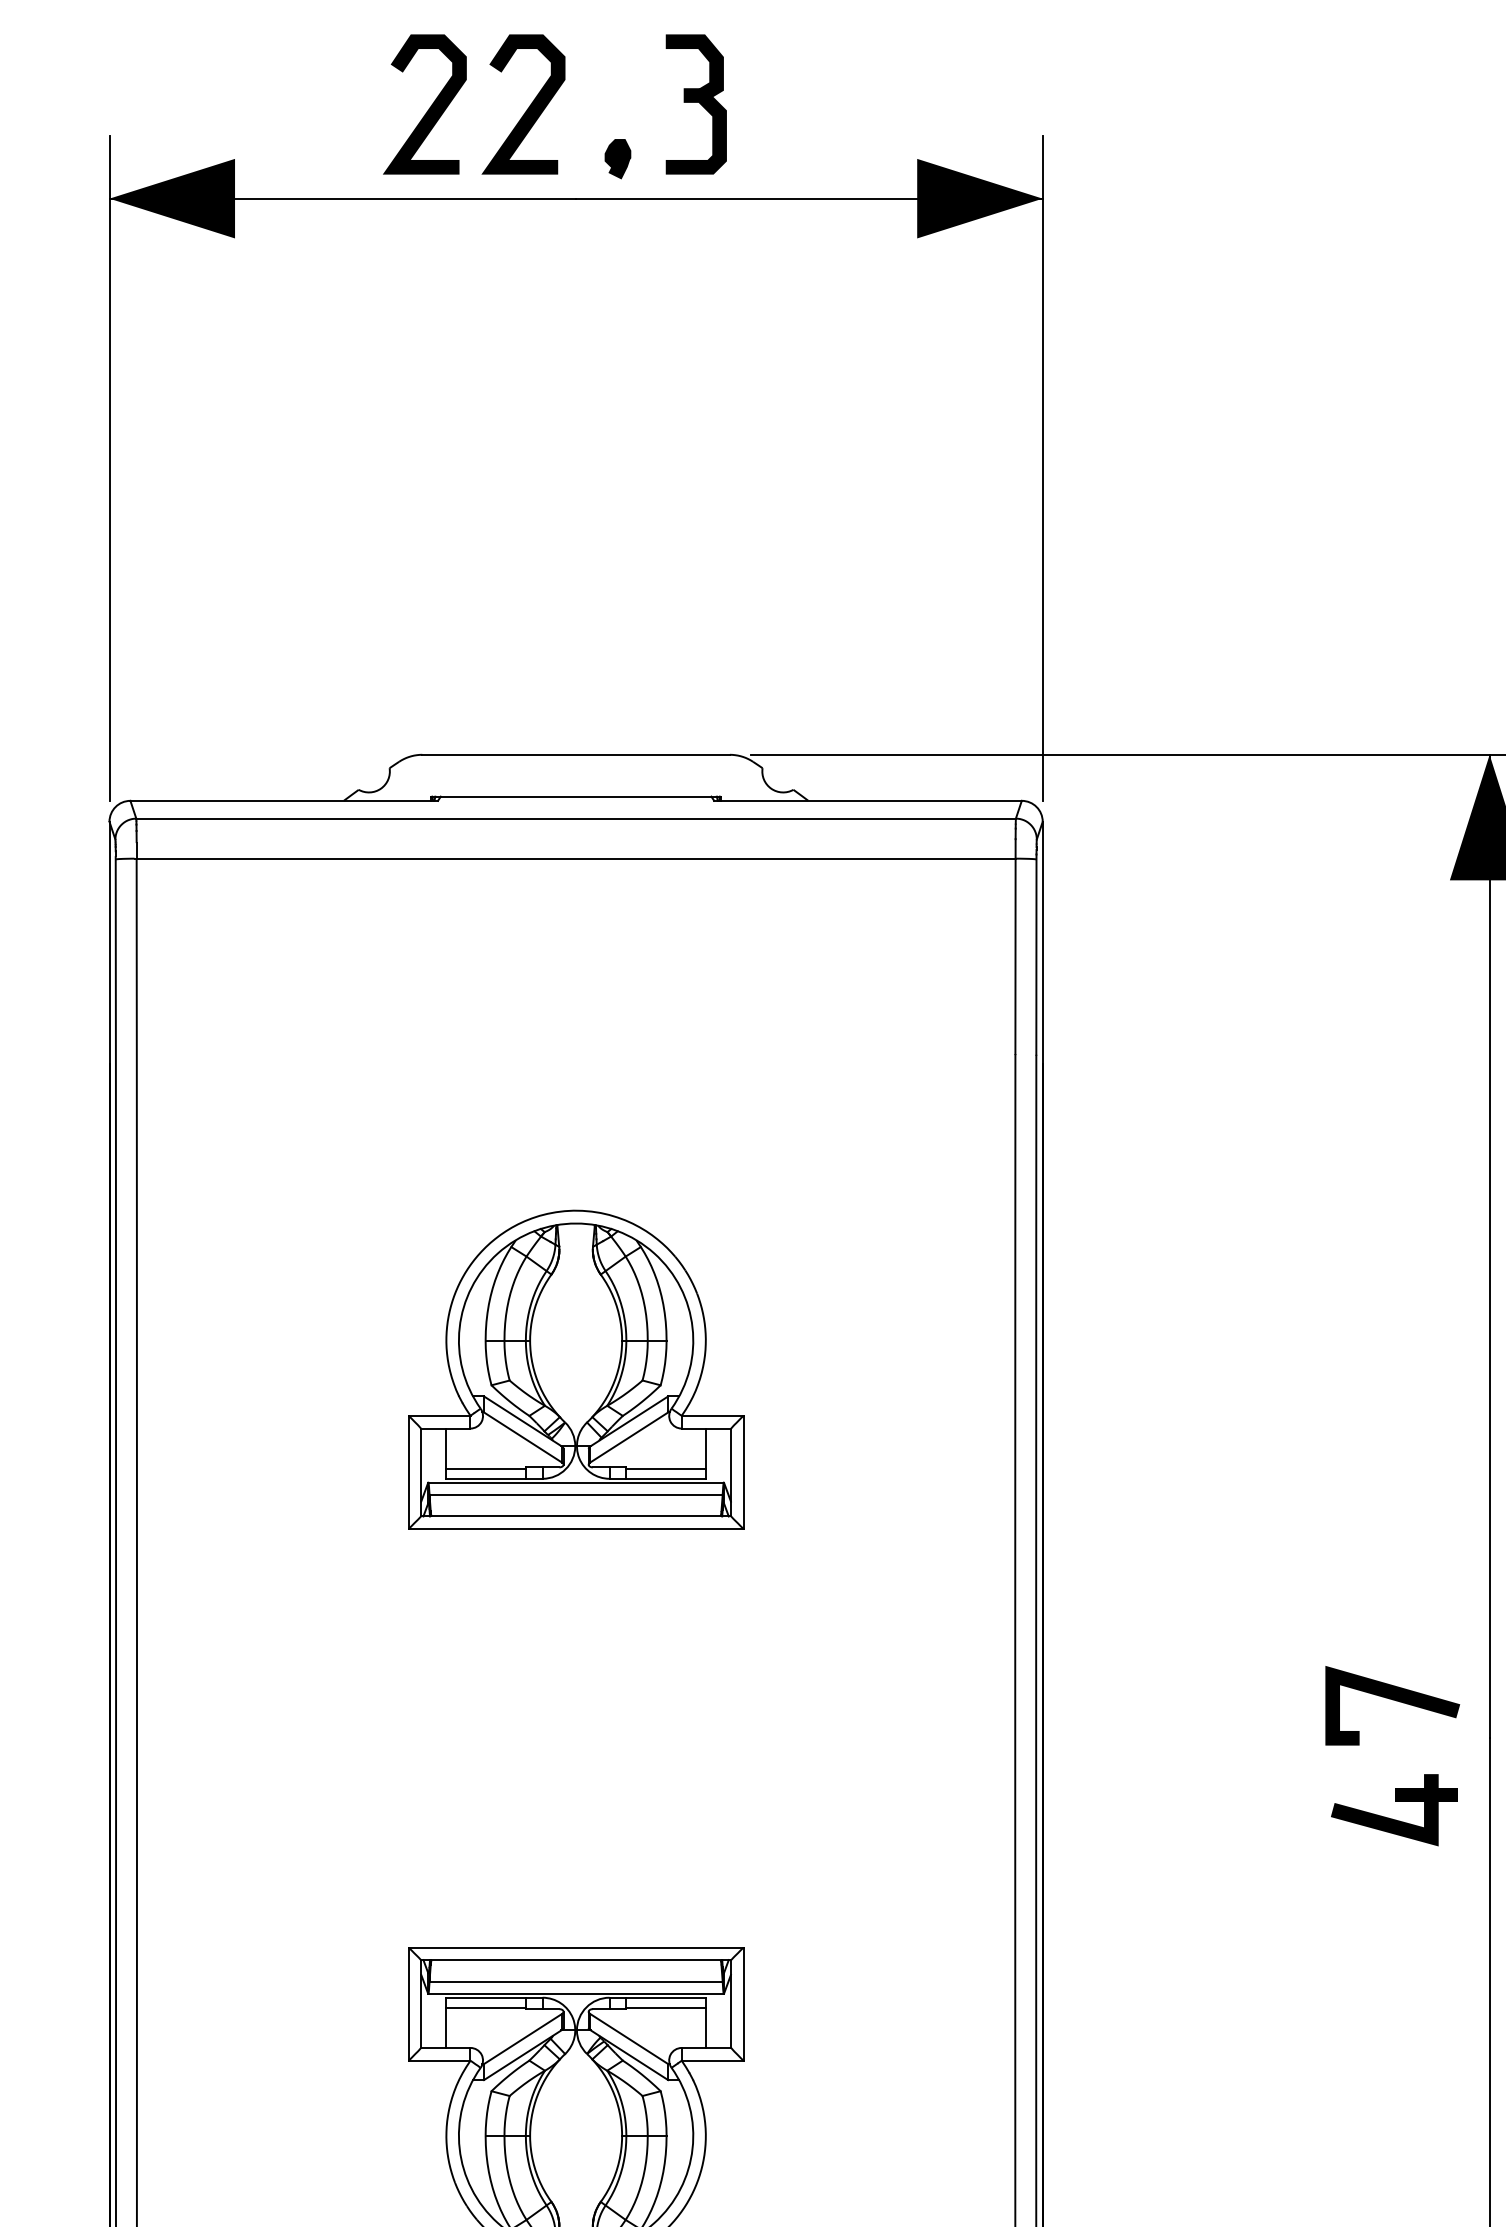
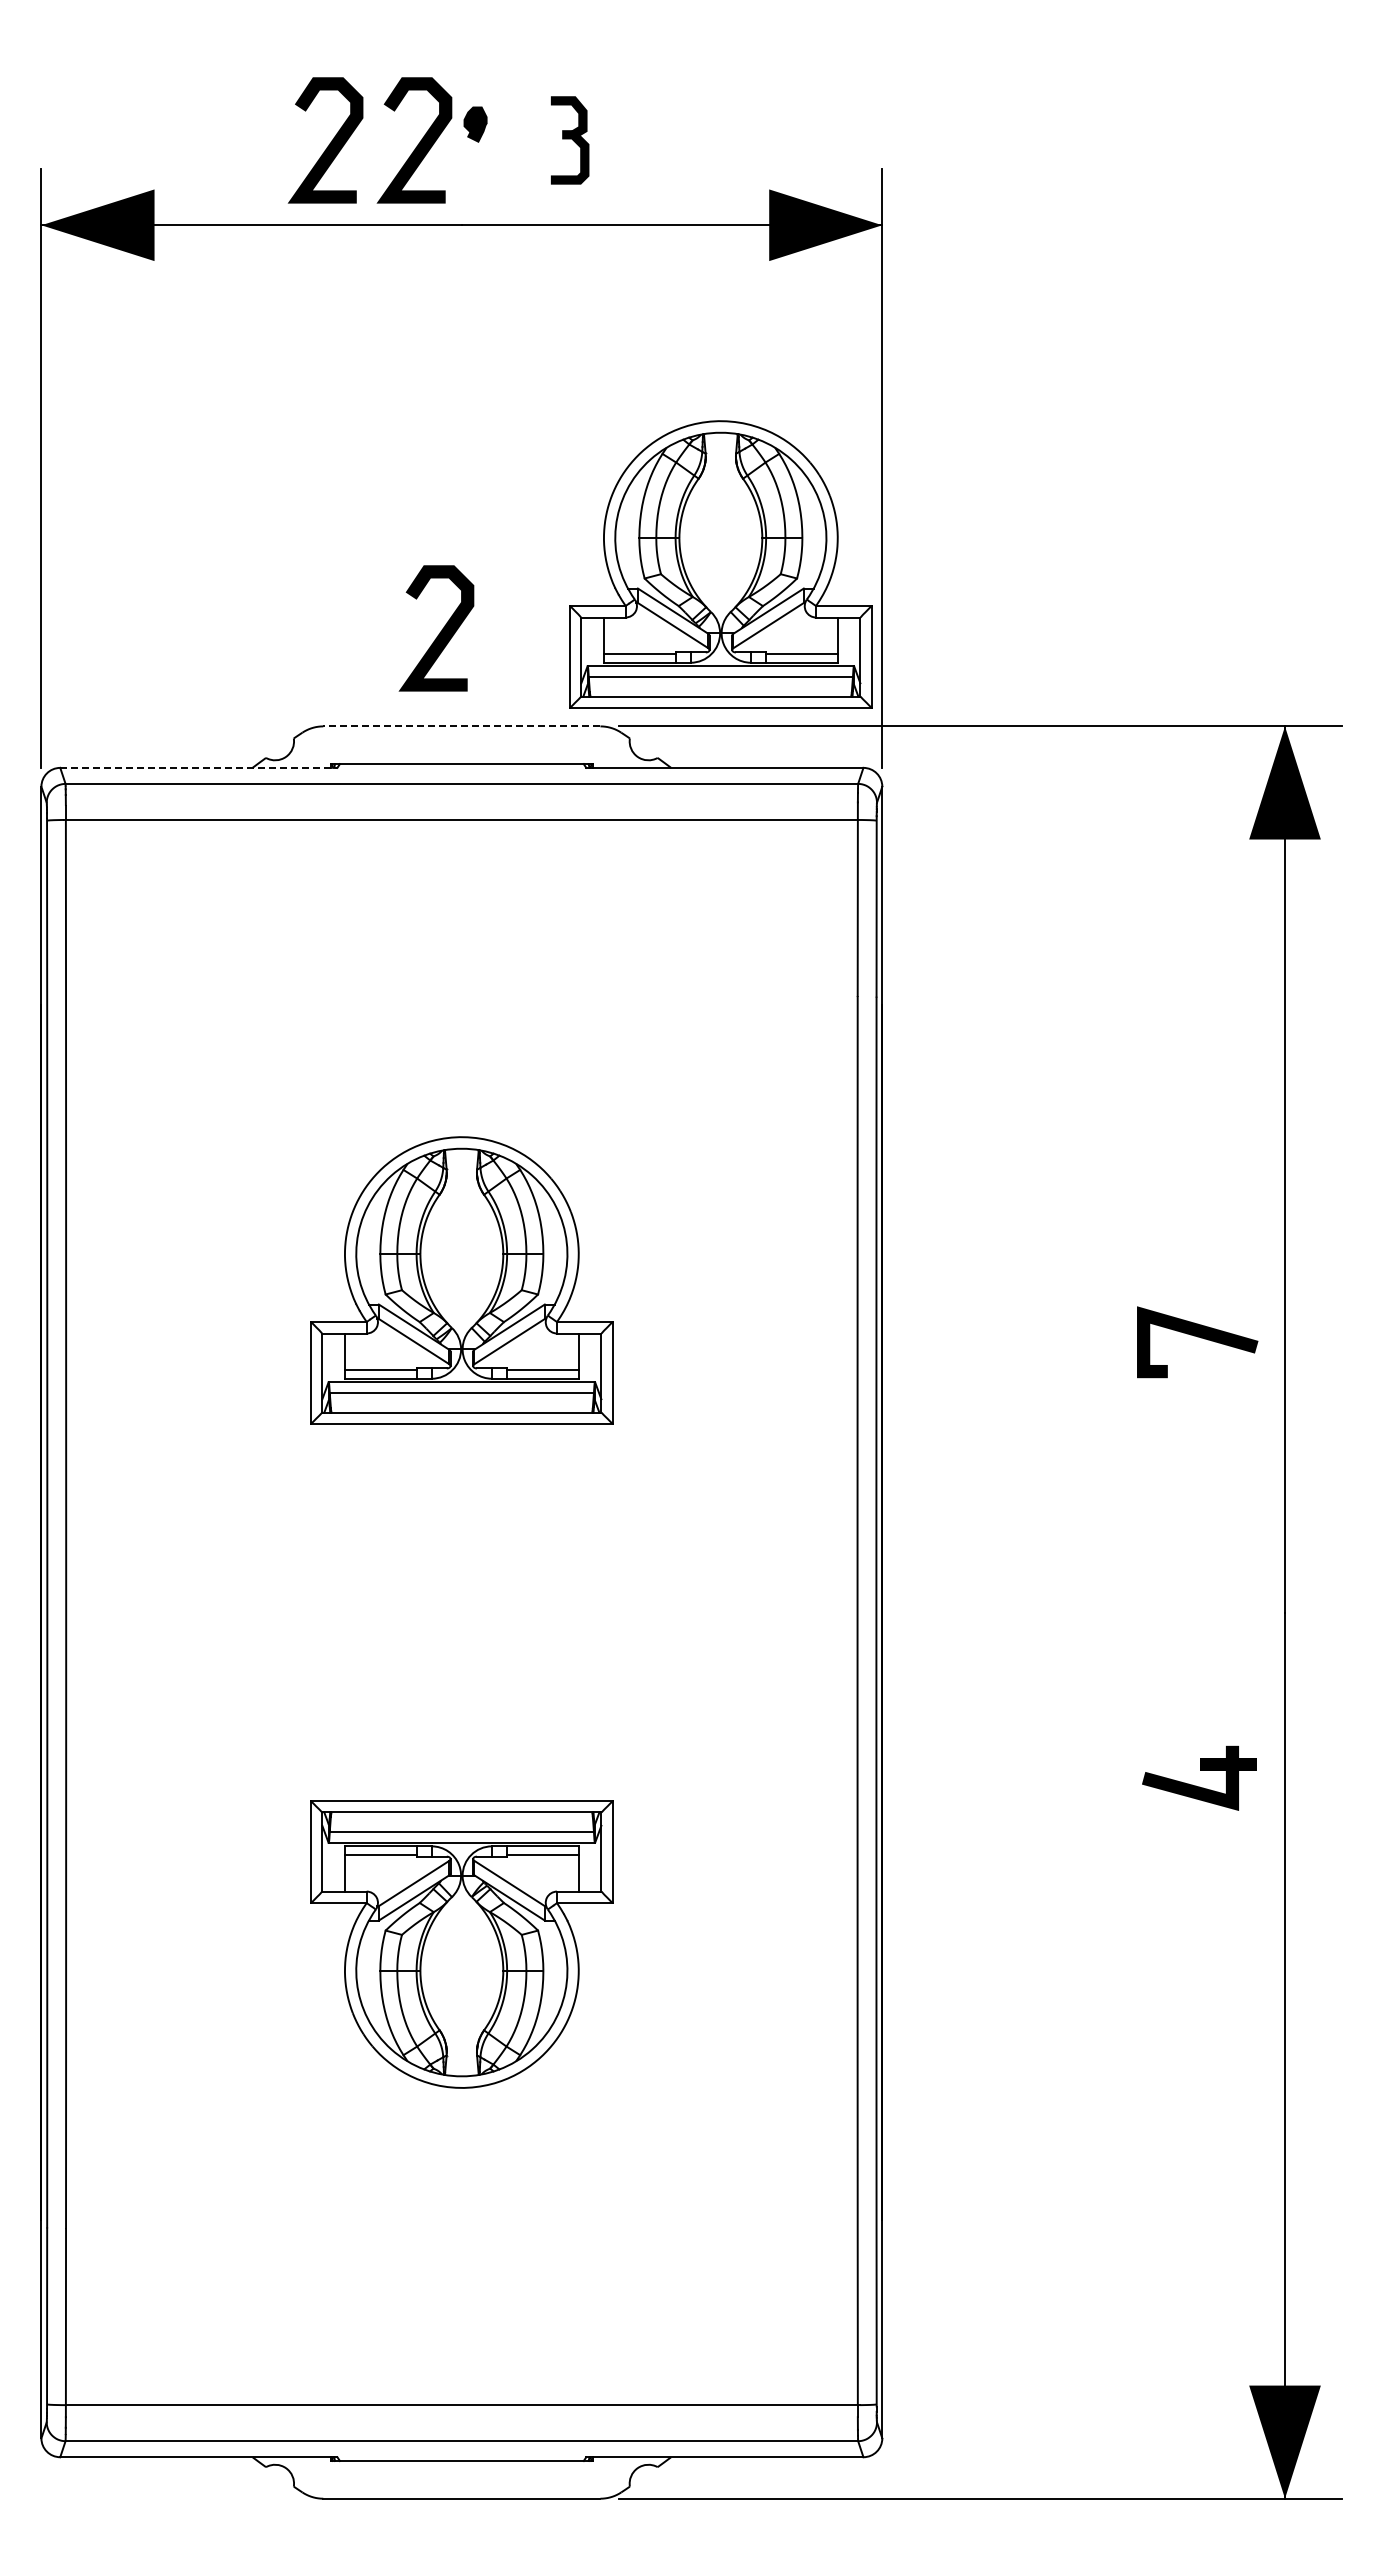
part: (695, 104) -> (569, 140), size x0.7
part: (617, 158) -> (475, 124), moved
part: (863, 575) -> (720, 564), added
curve: (552, 649) -> (440, 631), added
line: (575, 754) -> (461, 726), solid -> dashed
line: (283, 800) -> (198, 767), solid -> dashed
line: (1392, 1700) -> (1197, 1337), moved
part: (1395, 1801) -> (1200, 1770), moved

